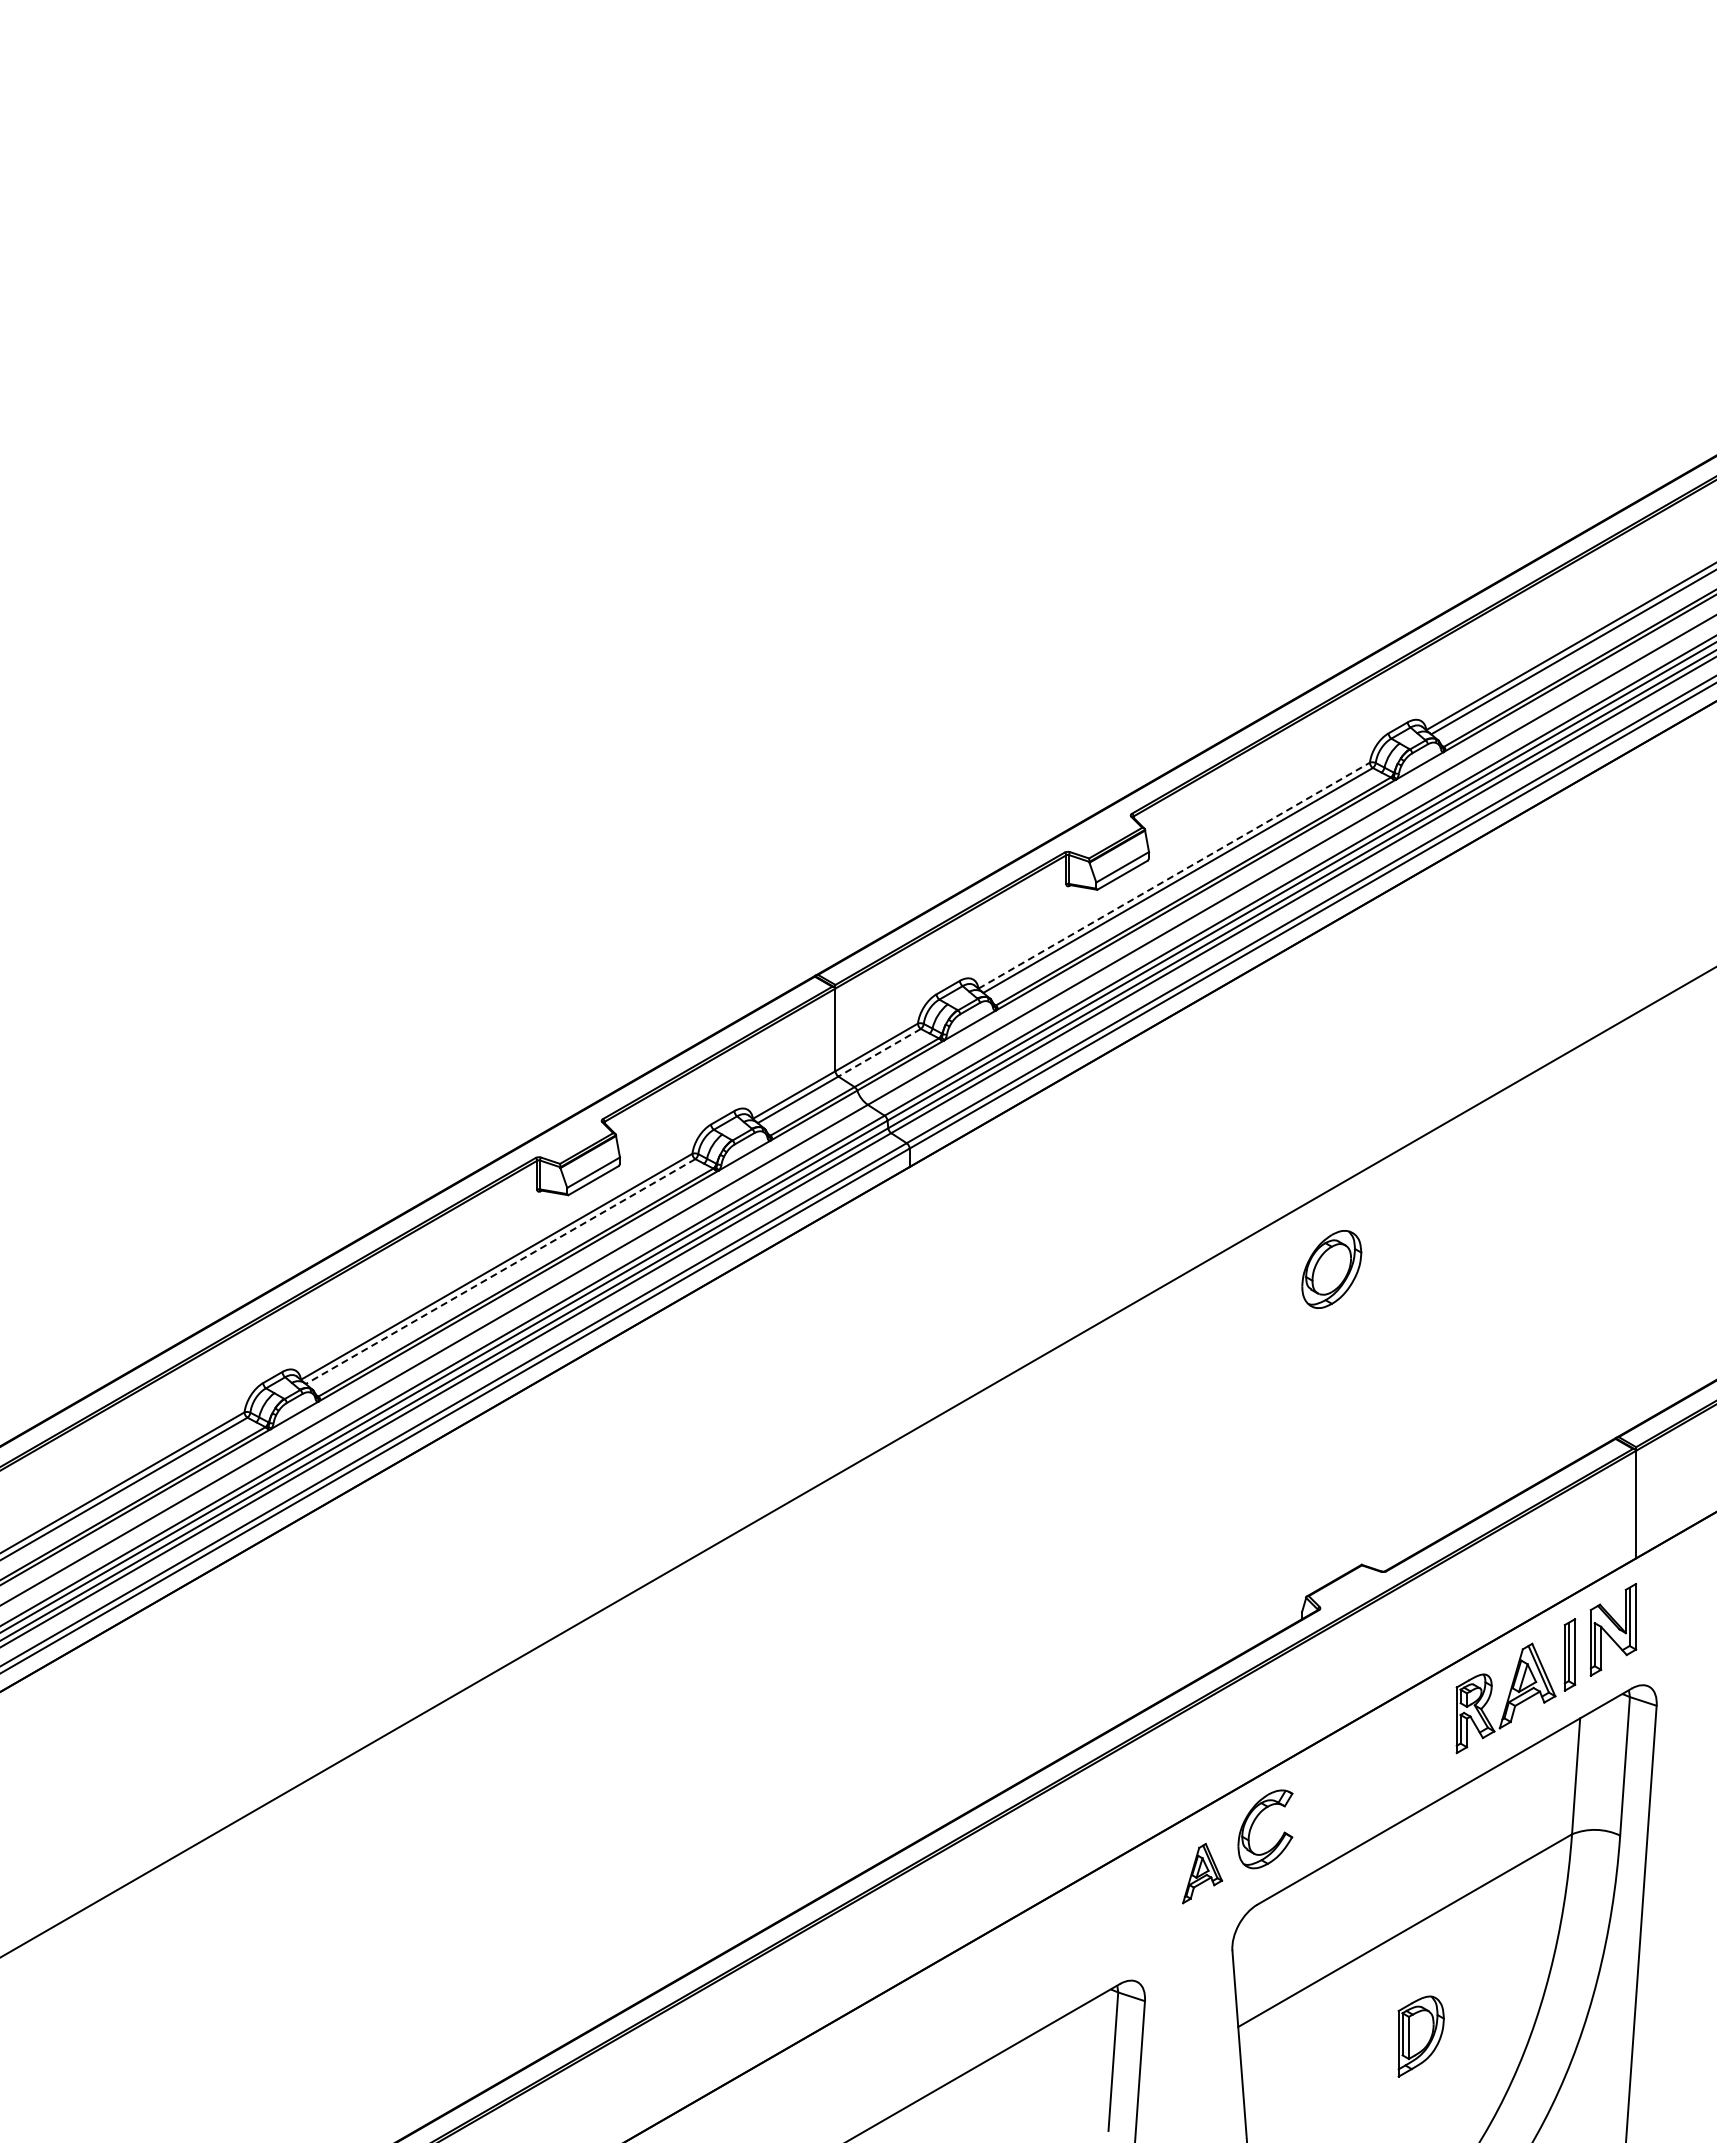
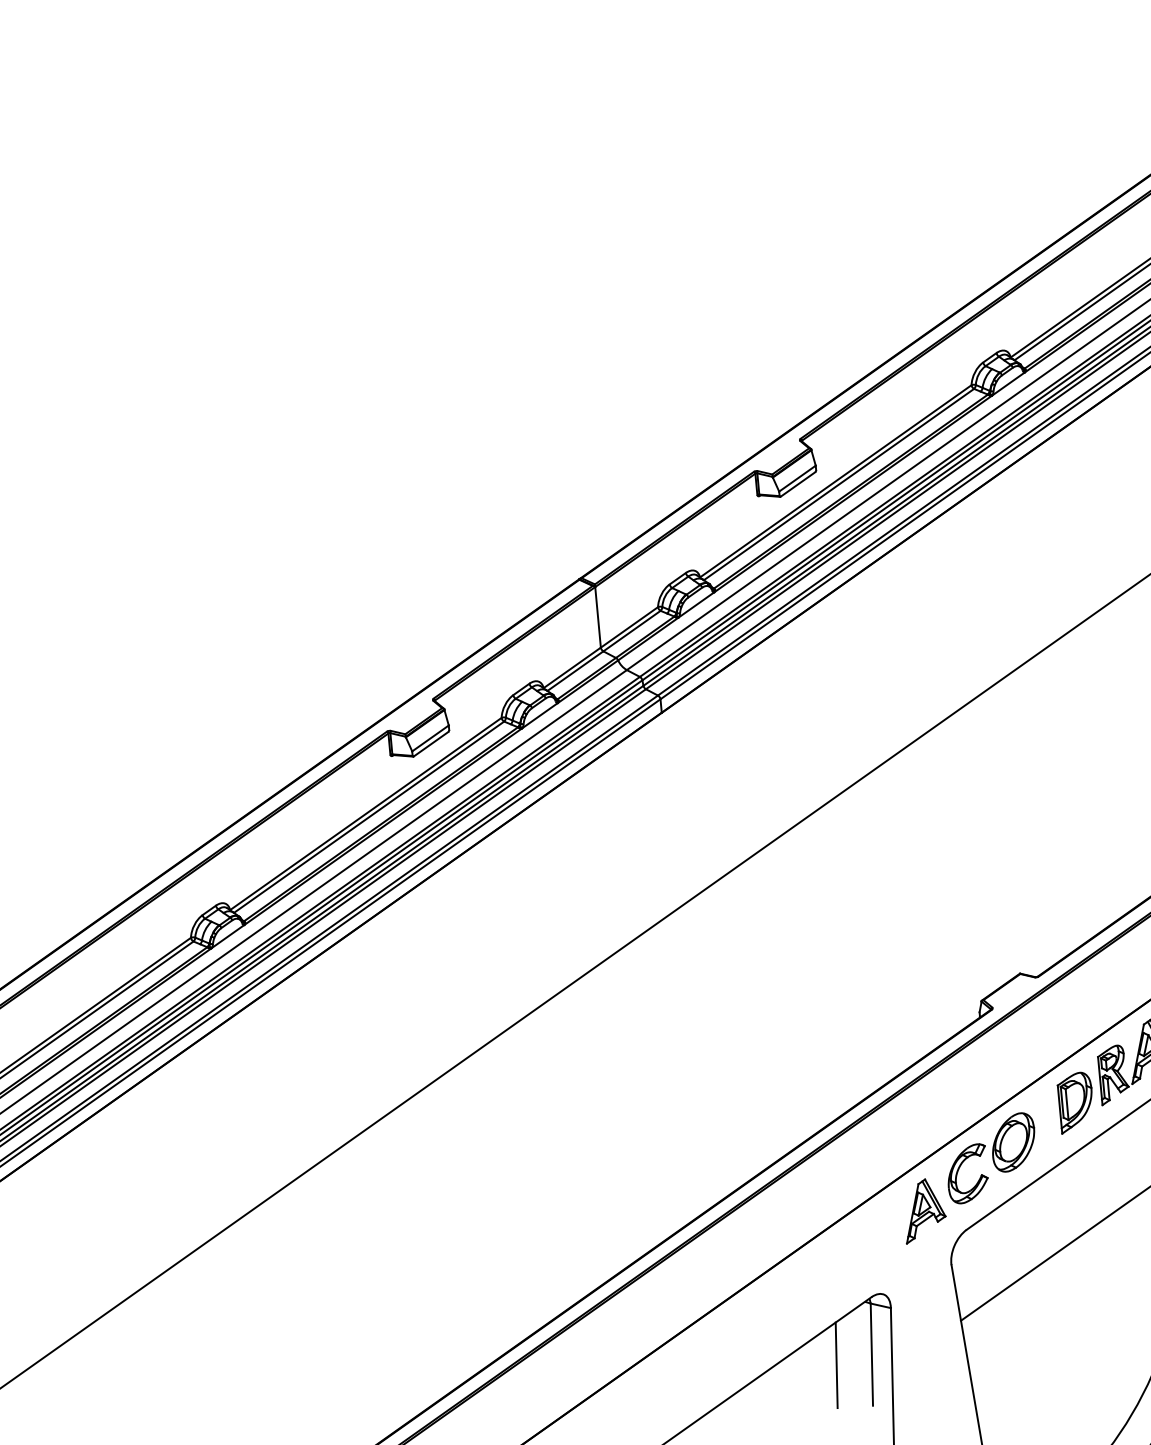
line: (1174, 875) -> (836, 481), dashed -> solid
line: (879, 1052) -> (631, 630), dashed -> solid
part: (1331, 1269) -> (1013, 1142), moved
line: (500, 1271) -> (368, 817), dashed -> solid
part: (1202, 1873) -> (924, 1210), size x1.43
part: (1420, 2036) -> (1075, 1102), moved
line: (1064, 2071) -> (836, 1365), added

